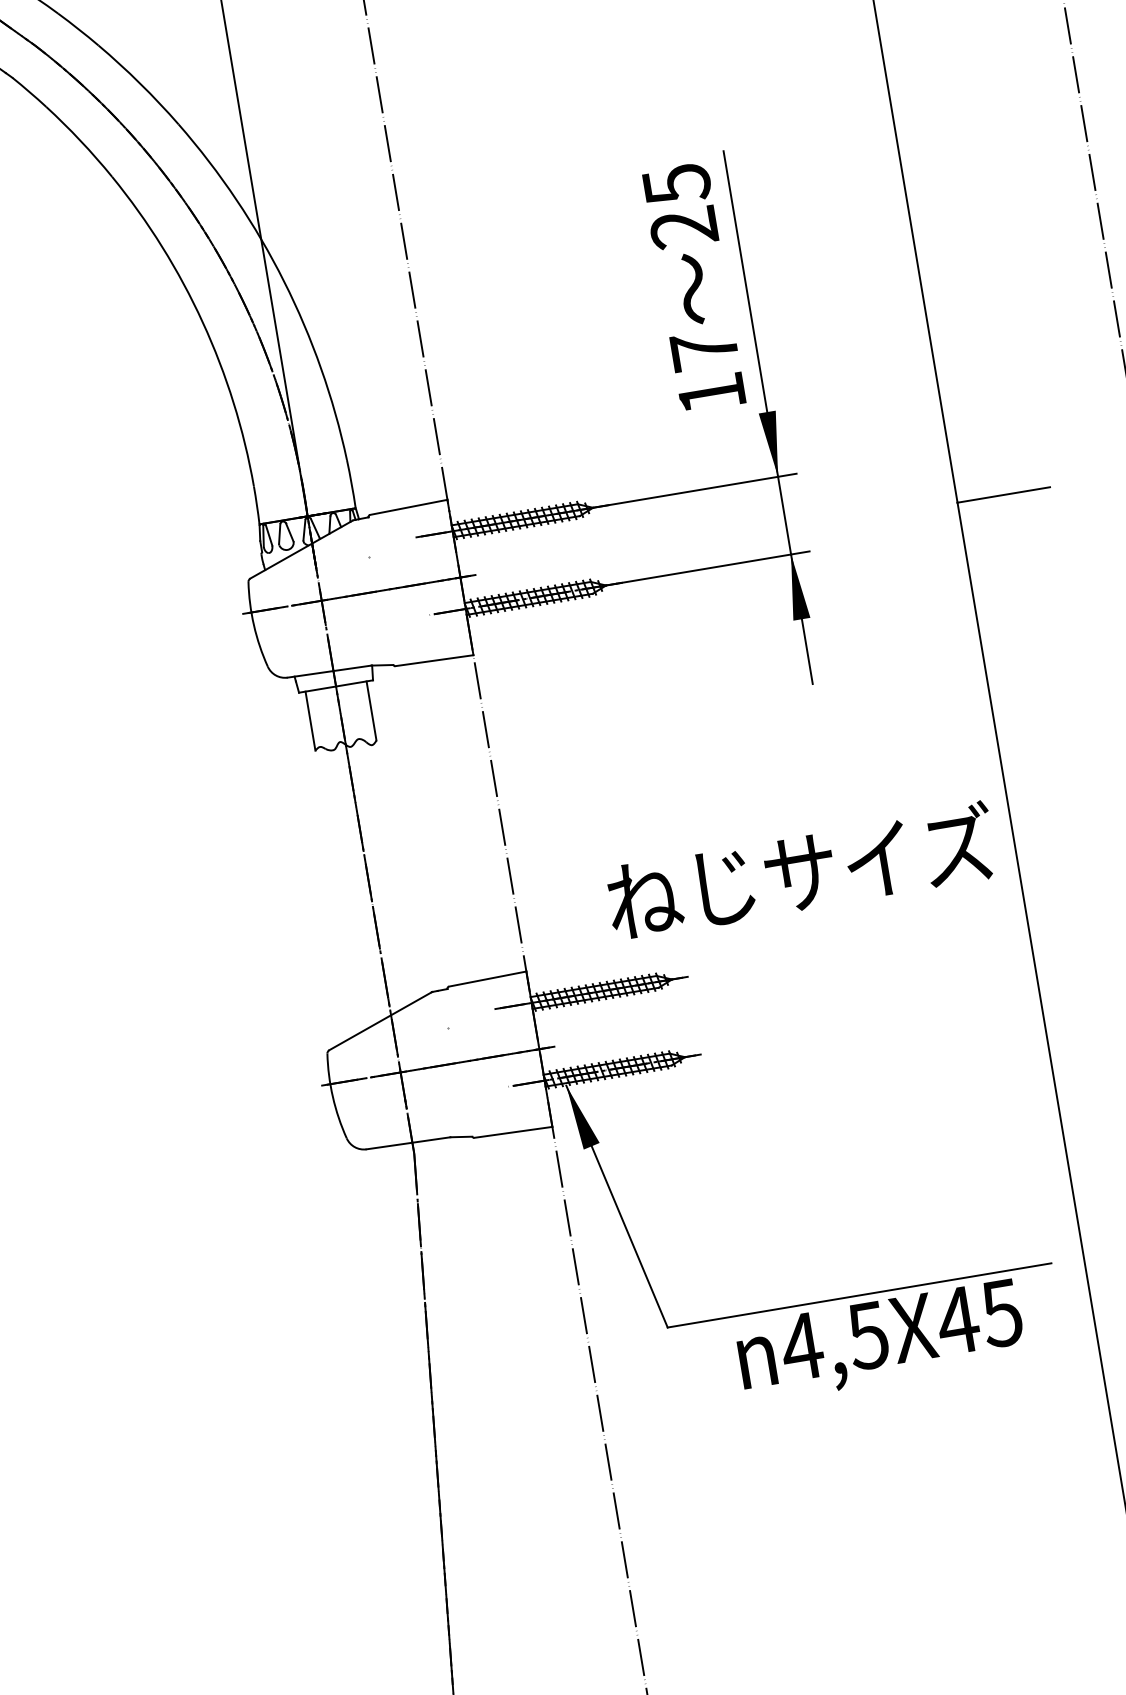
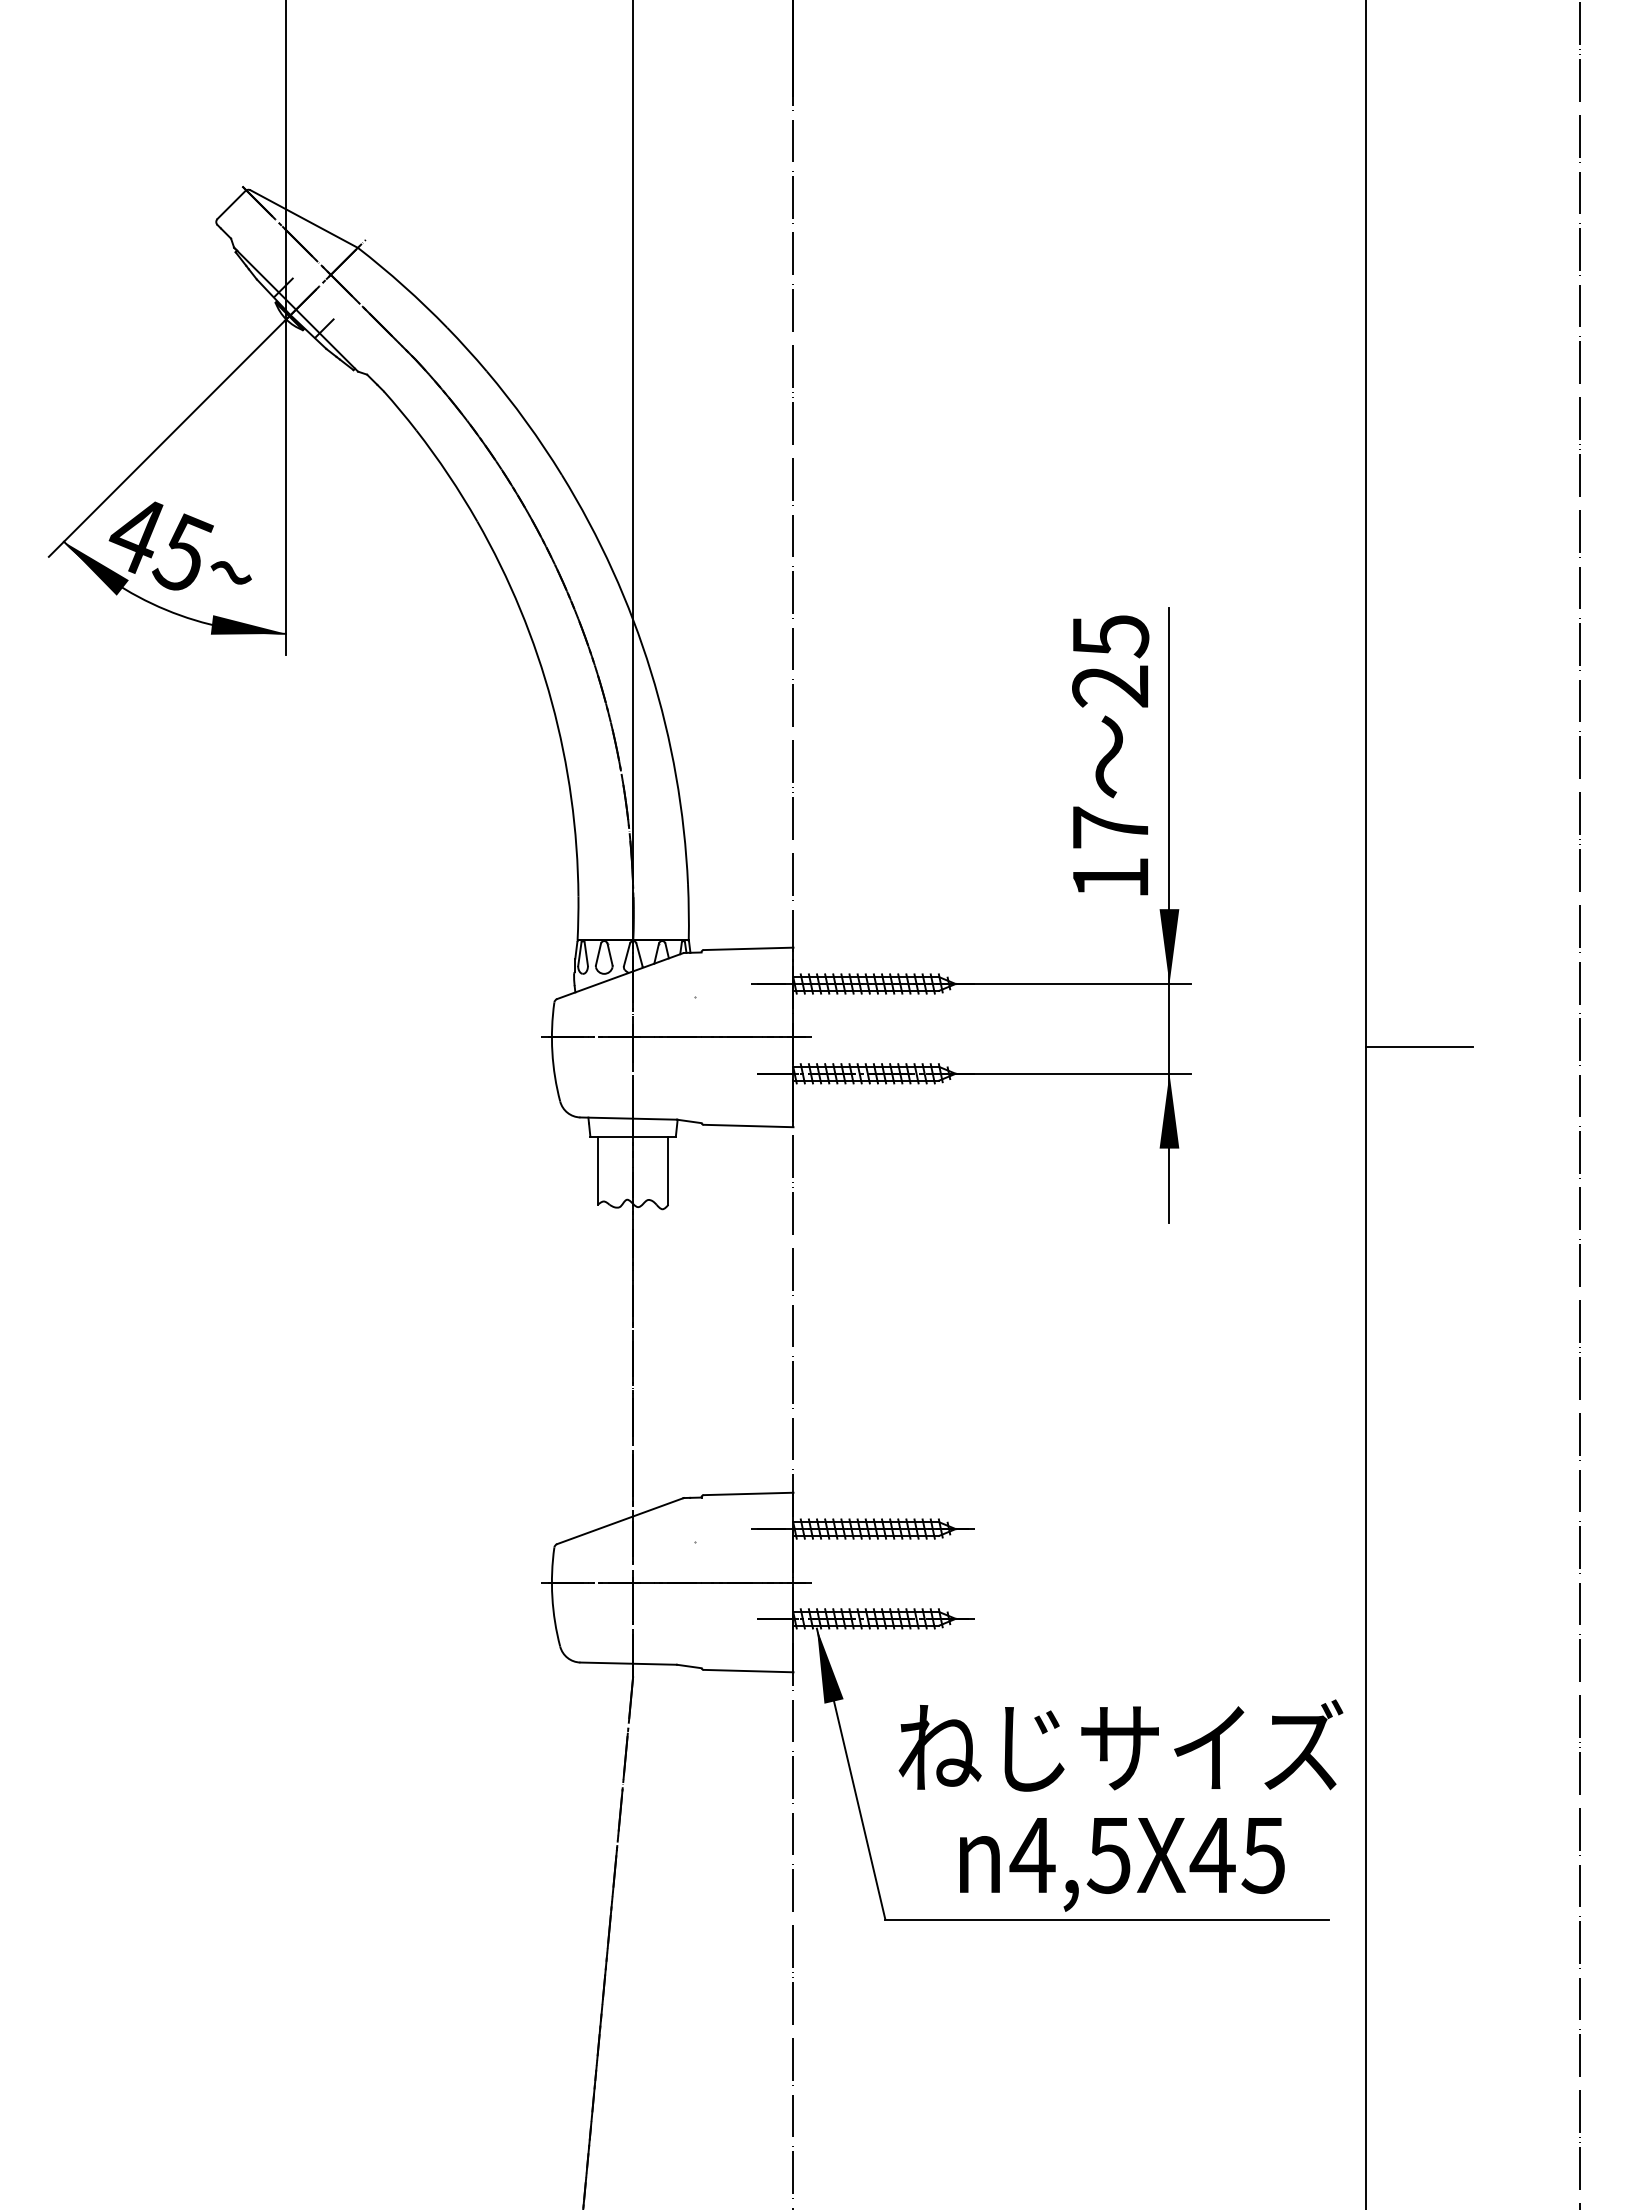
text: (800, 871) -> (1120, 1745), moved
text: (881, 1341) -> (1122, 1864), moved

